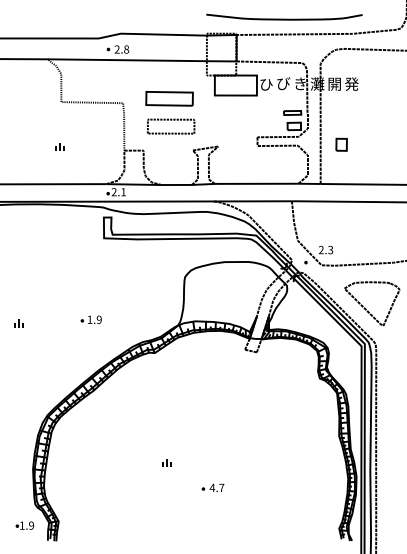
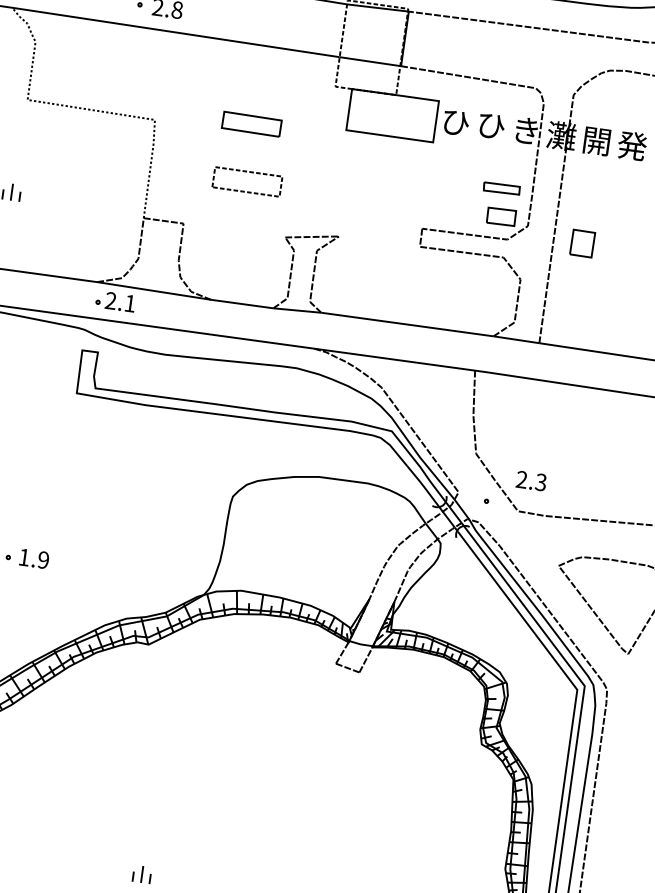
text: (283, 83) -> (491, 125), び -> ひ
part: (169, 98) -> (251, 123), size x0.6
part: (171, 126) -> (247, 181), size x0.7
part: (341, 144) -> (582, 242), moved

